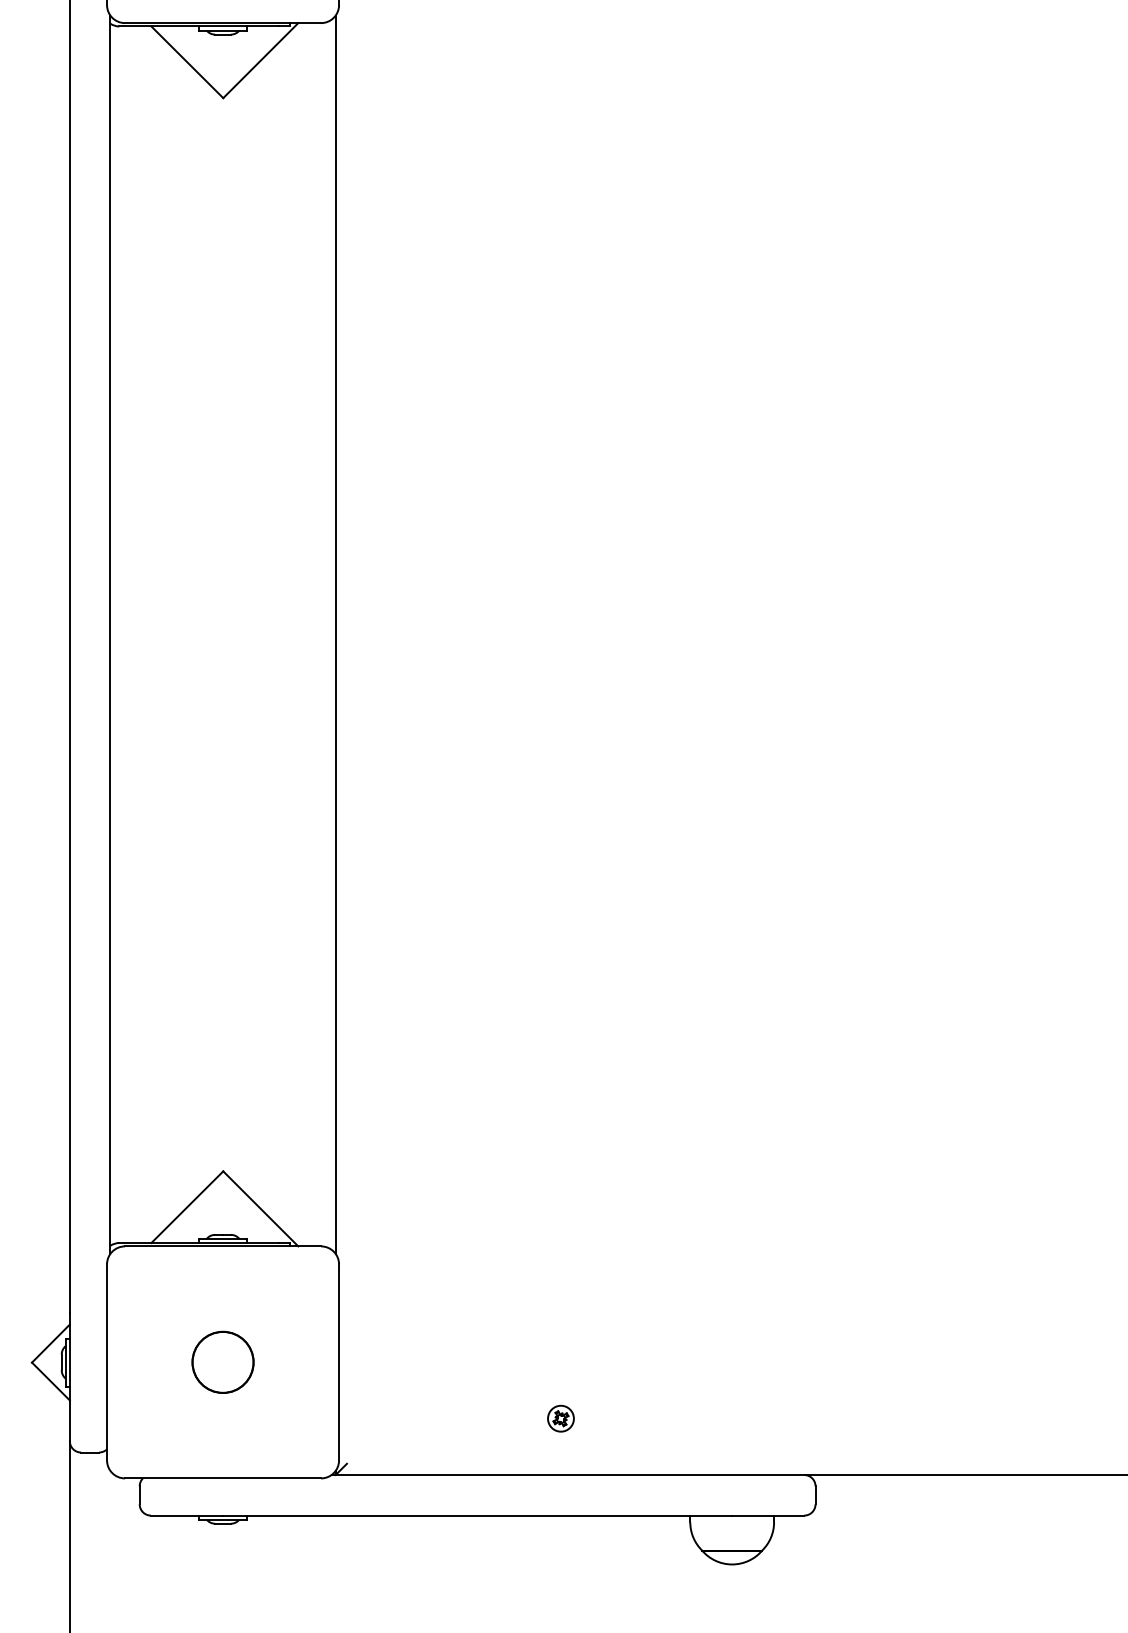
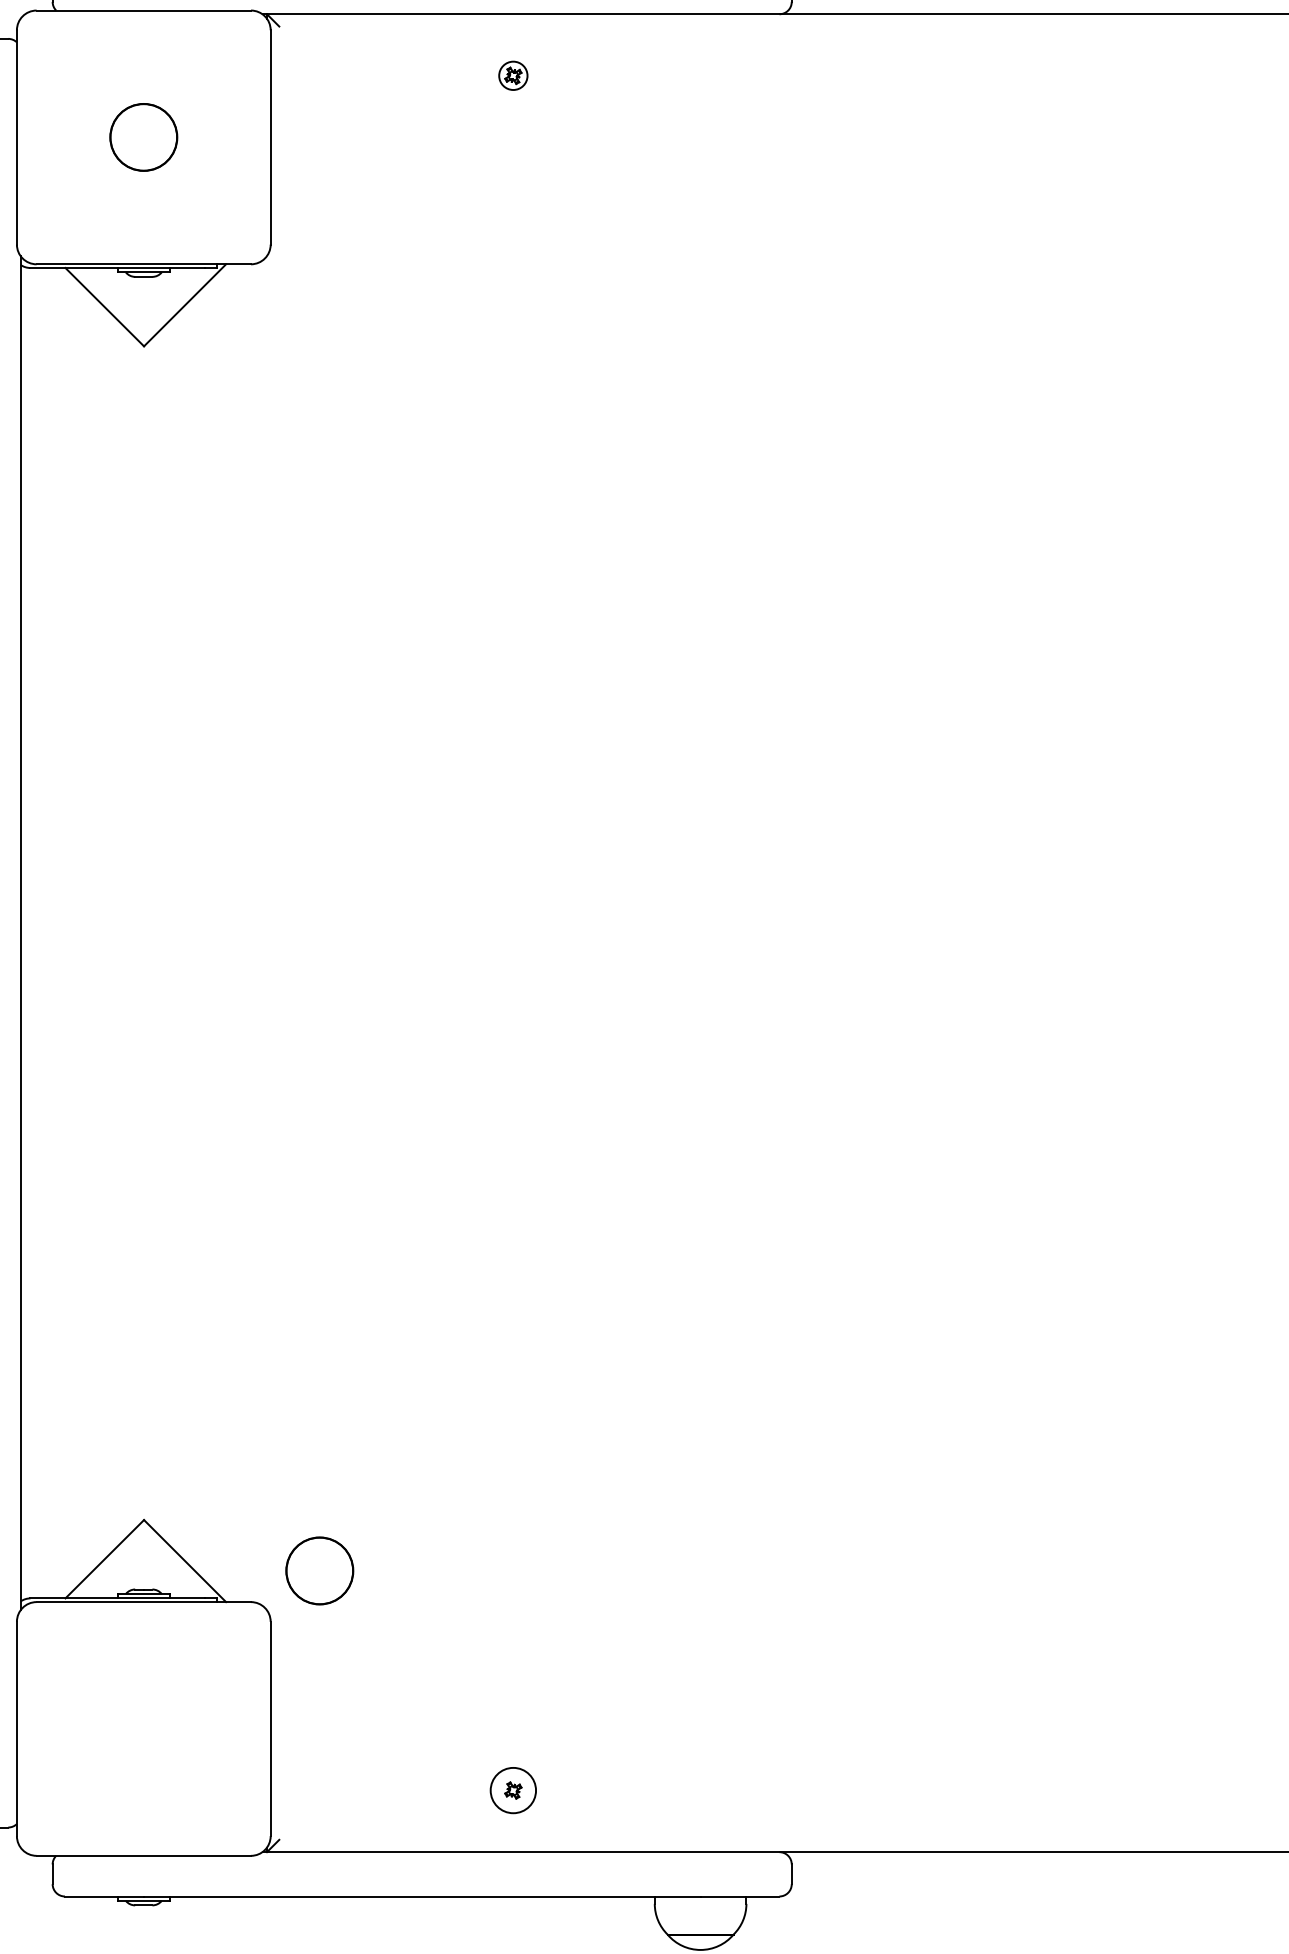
line: (336, 635) -> (267, 933), removed
circle: (222, 1361) -> (319, 1570), moved
circle: (561, 1418) -> (513, 1790), size x1.6

